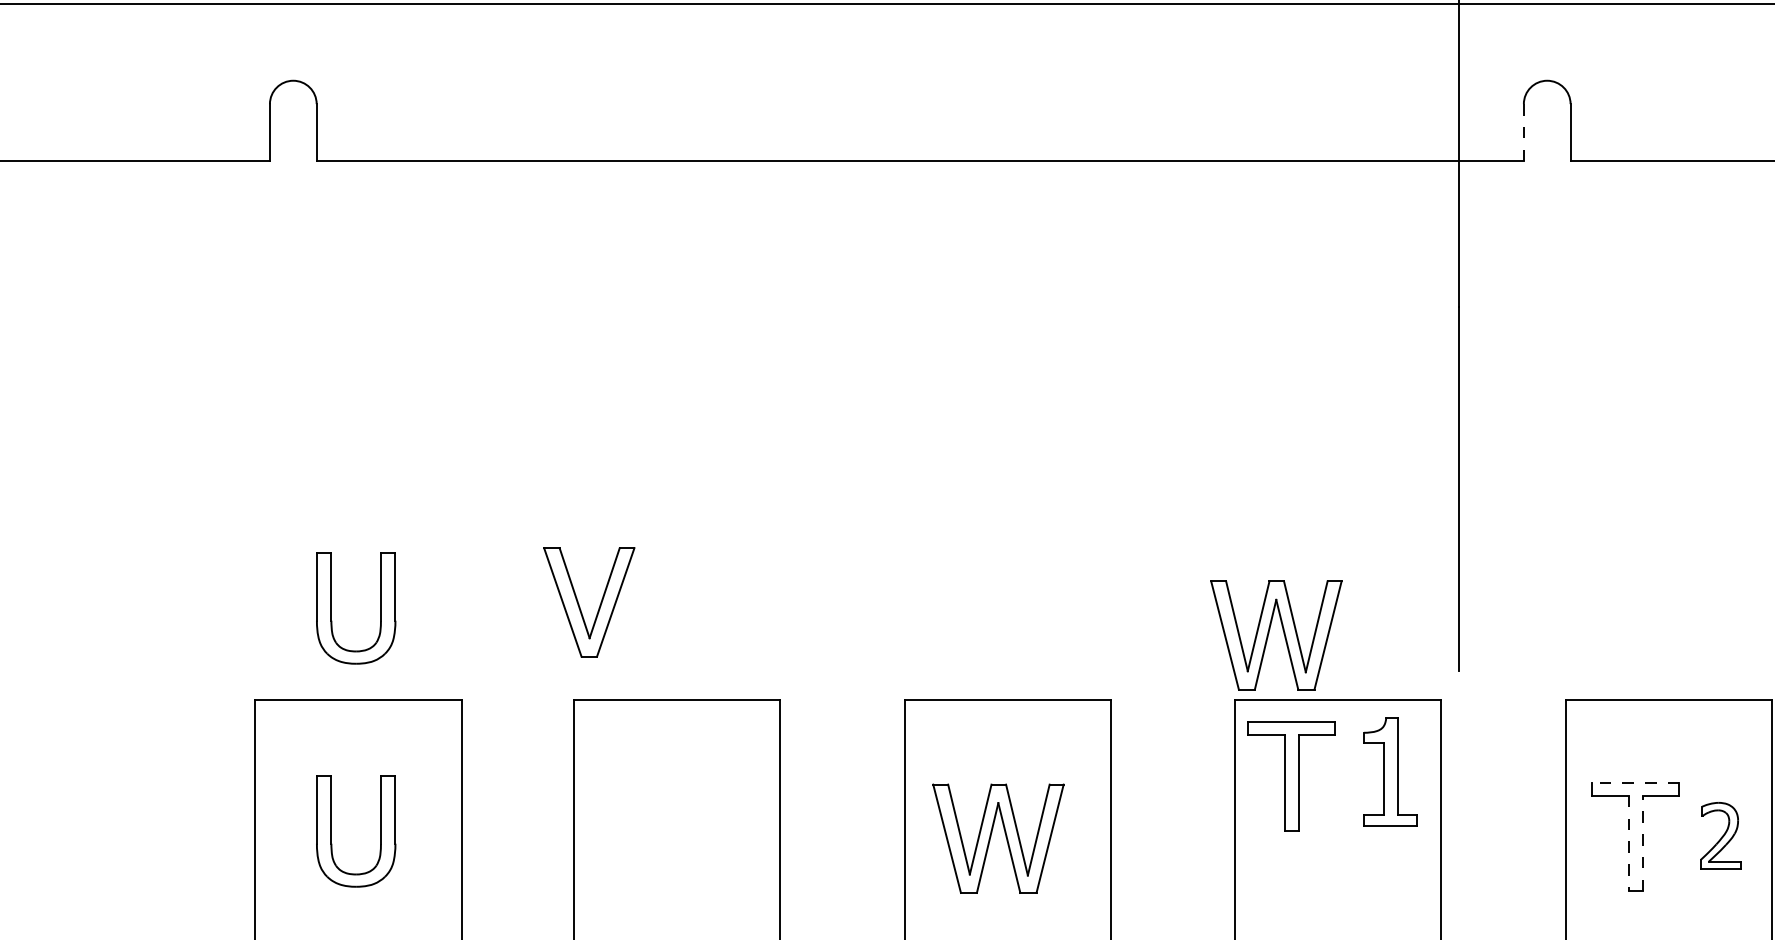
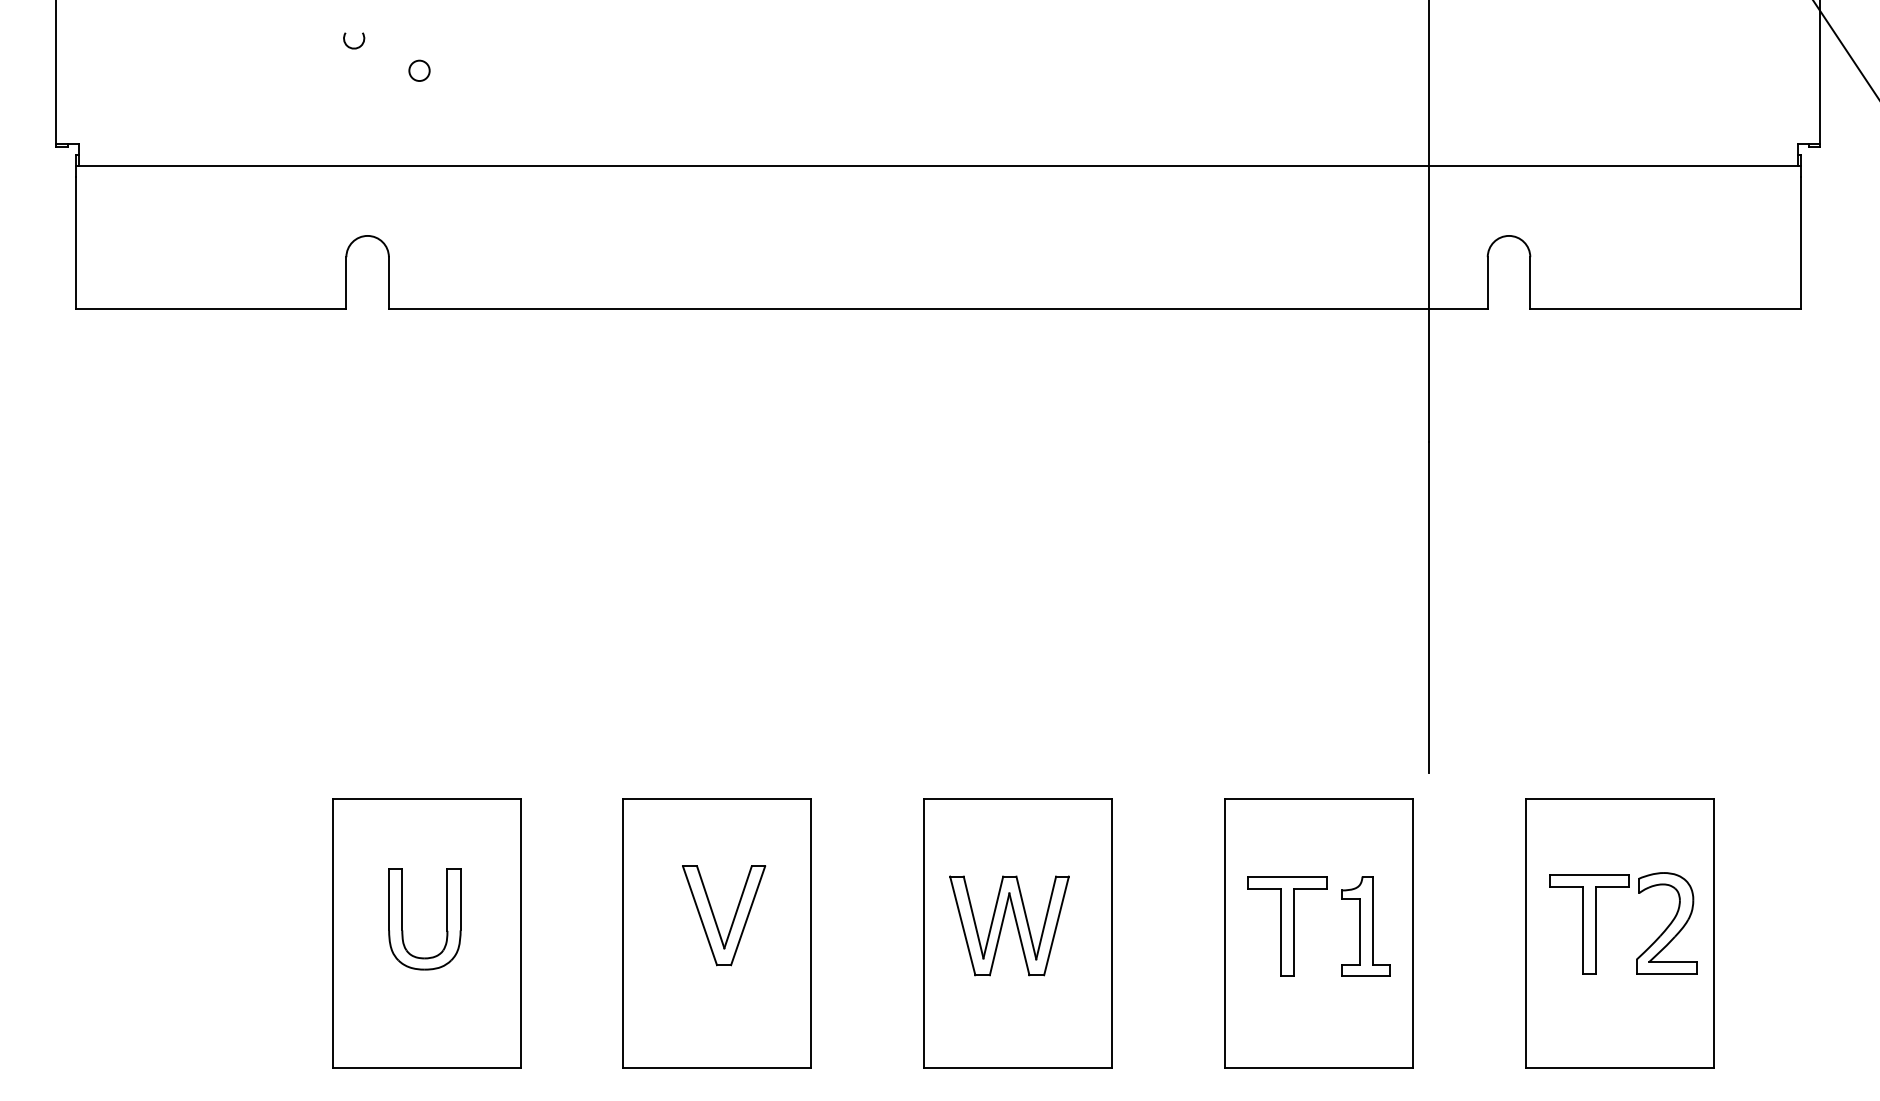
line: (1523, 133) -> (1487, 283), dashed -> solid
part: (579, 604) -> (715, 917), moved
part: (331, 608) -> (402, 716), removed
part: (1269, 632) -> (1256, 738), removed
part: (1389, 772) -> (1365, 926), moved
part: (1291, 776) -> (1287, 926), moved
line: (1635, 783) -> (1589, 875), dashed -> solid
part: (1720, 836) -> (1666, 923), size x1.67
line: (1643, 842) -> (1596, 929), dashed -> solid
line: (1629, 843) -> (1583, 930), dashed -> solid

